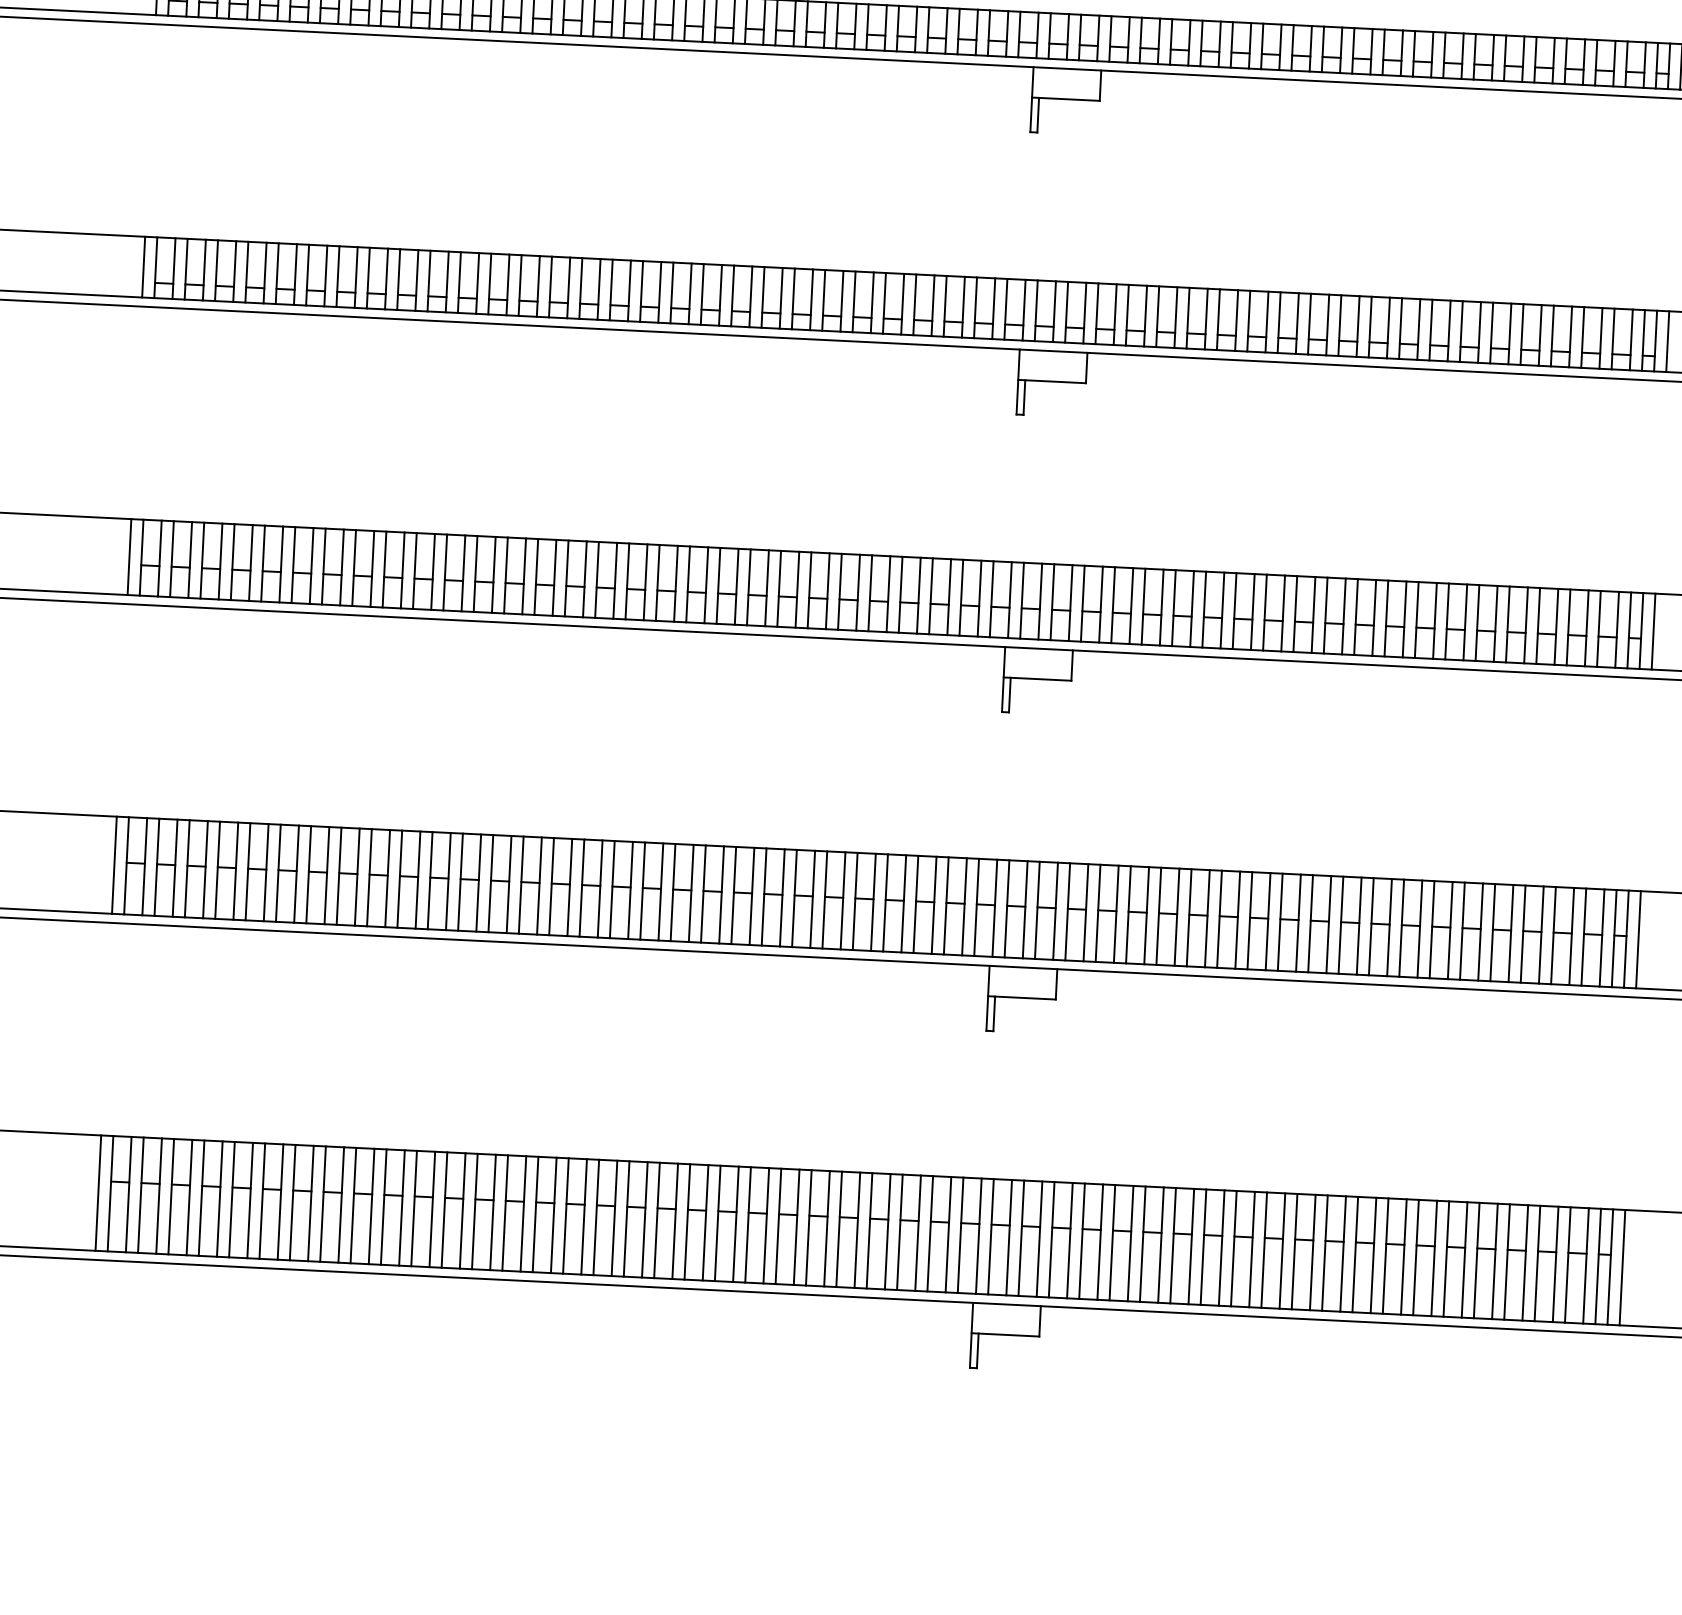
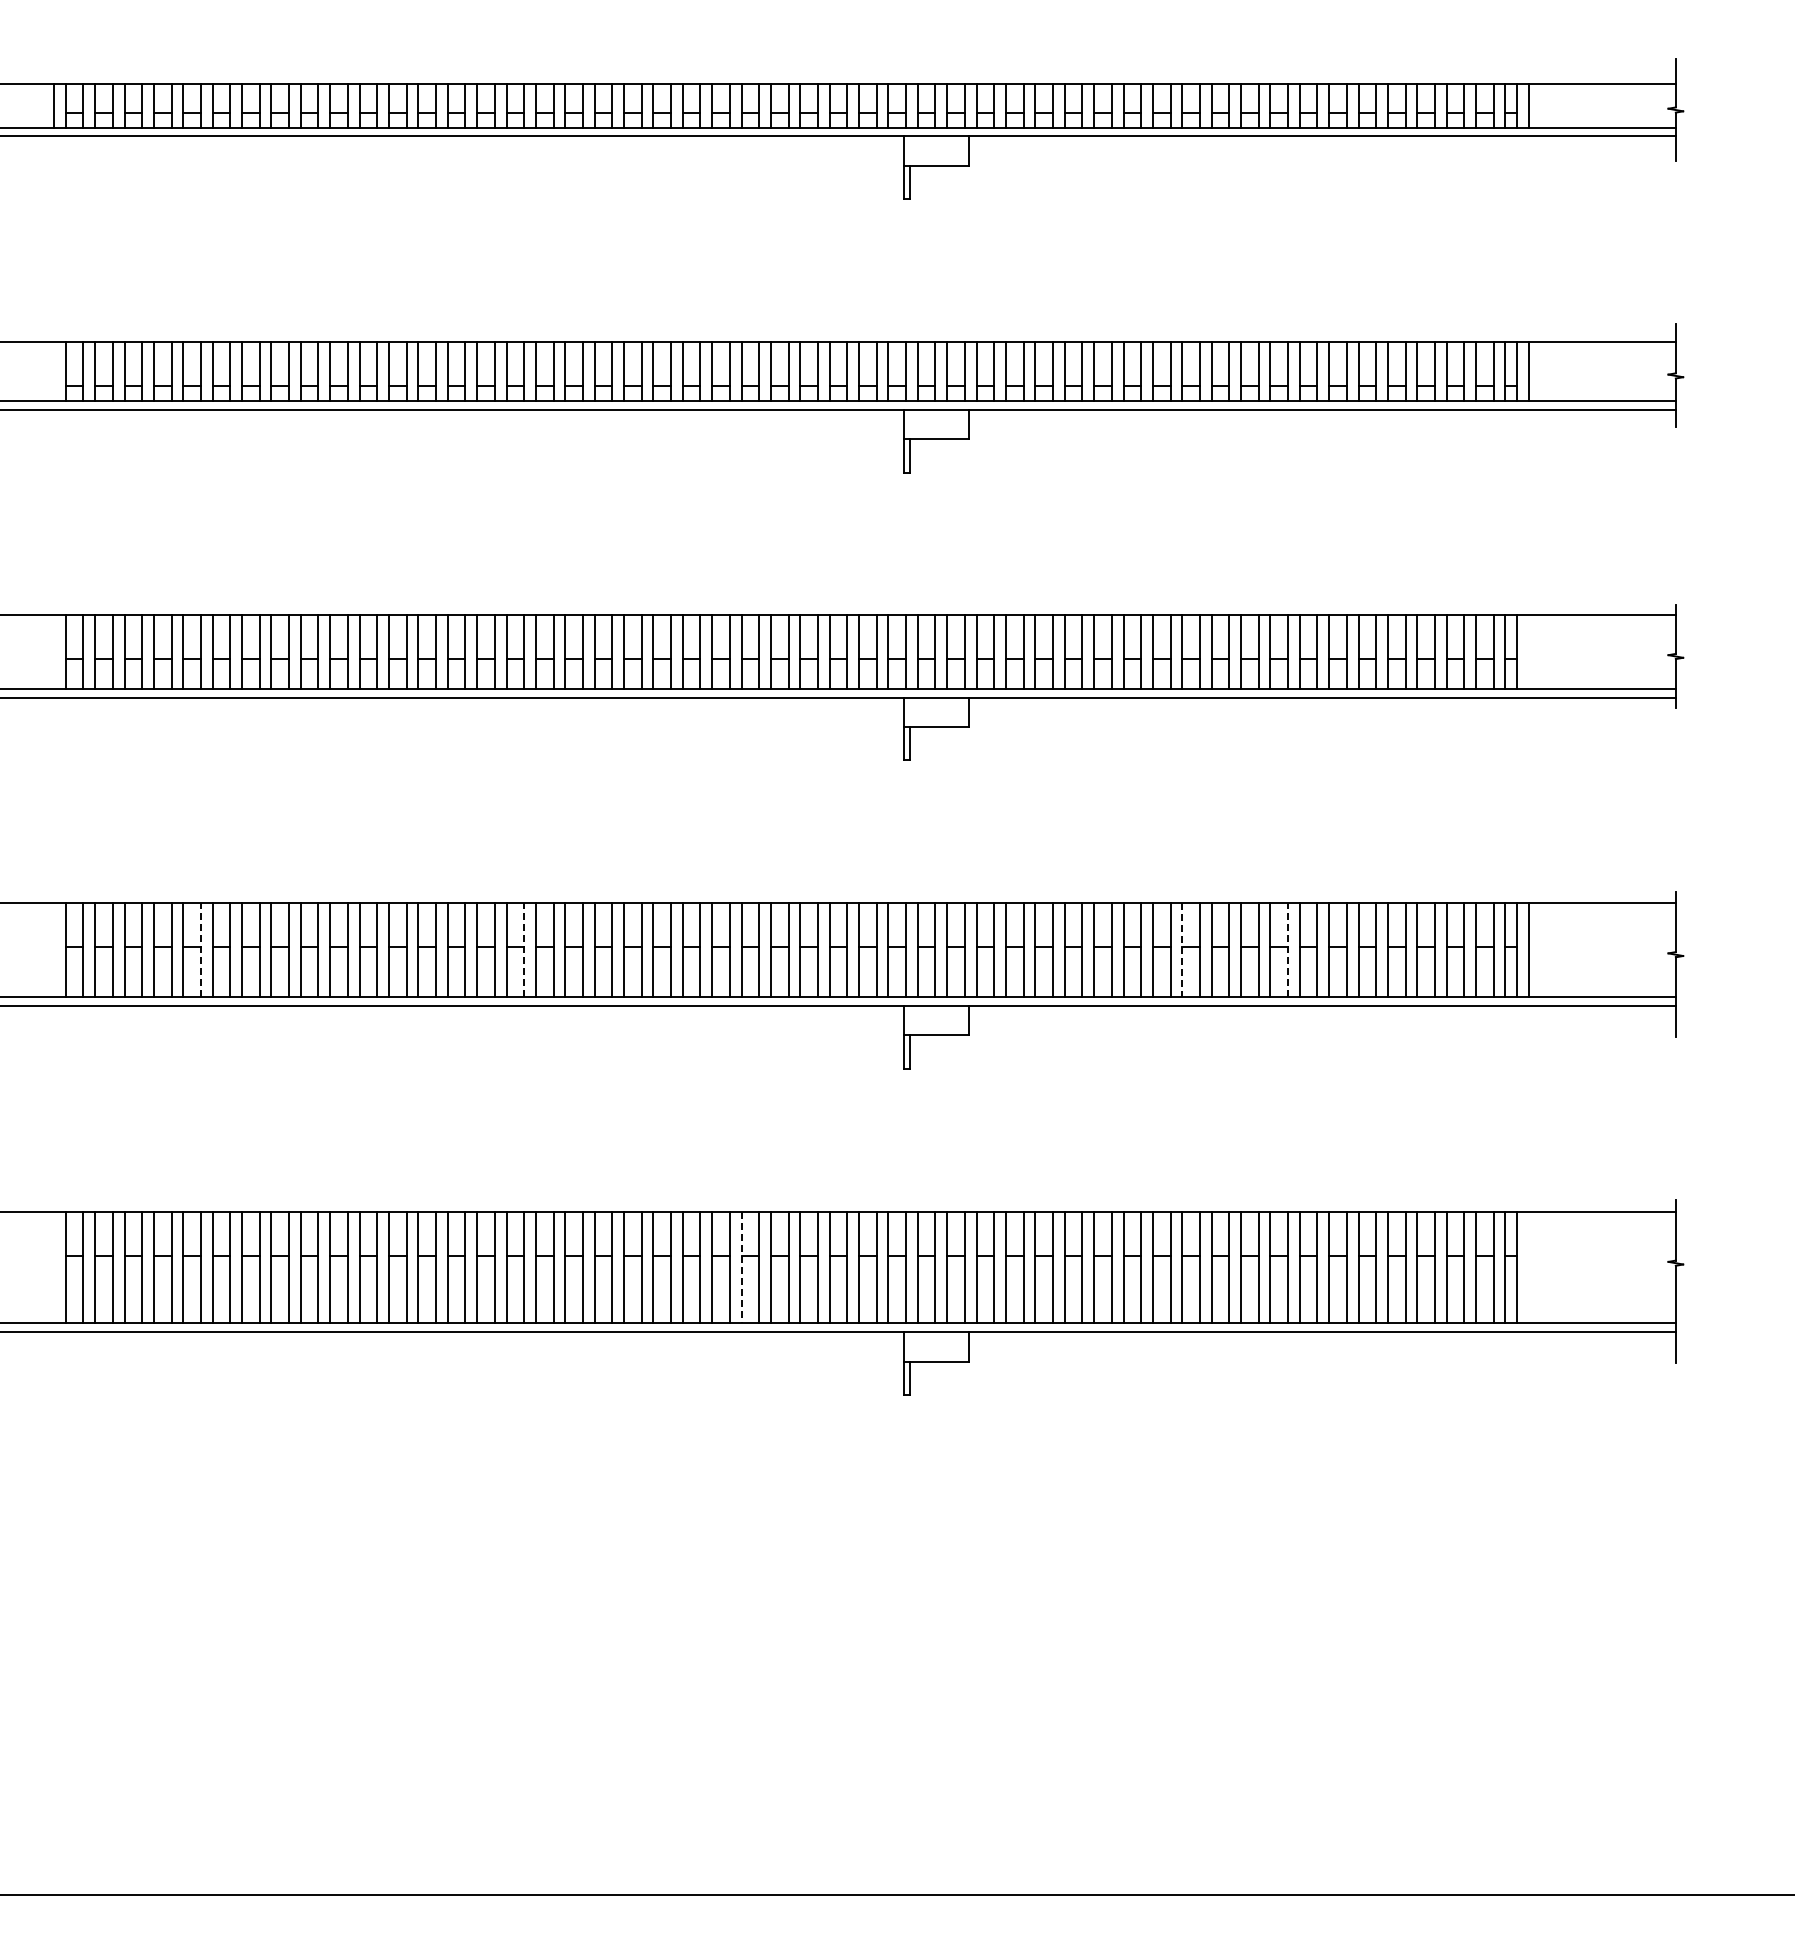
line: (144, 267) -> (54, 371), removed
line: (129, 556) -> (54, 651), removed
line: (1653, 631) -> (1528, 651), removed
line: (114, 865) -> (54, 950), removed
line: (265, 871) -> (200, 949), solid -> dashed
line: (600, 888) -> (524, 949), solid -> dashed
line: (1280, 922) -> (1182, 950), solid -> dashed
line: (1390, 926) -> (1288, 949), solid -> dashed
line: (98, 1193) -> (54, 1267), removed
line: (808, 1227) -> (741, 1267), solid -> dashed
line: (1622, 1267) -> (1528, 1267), removed

